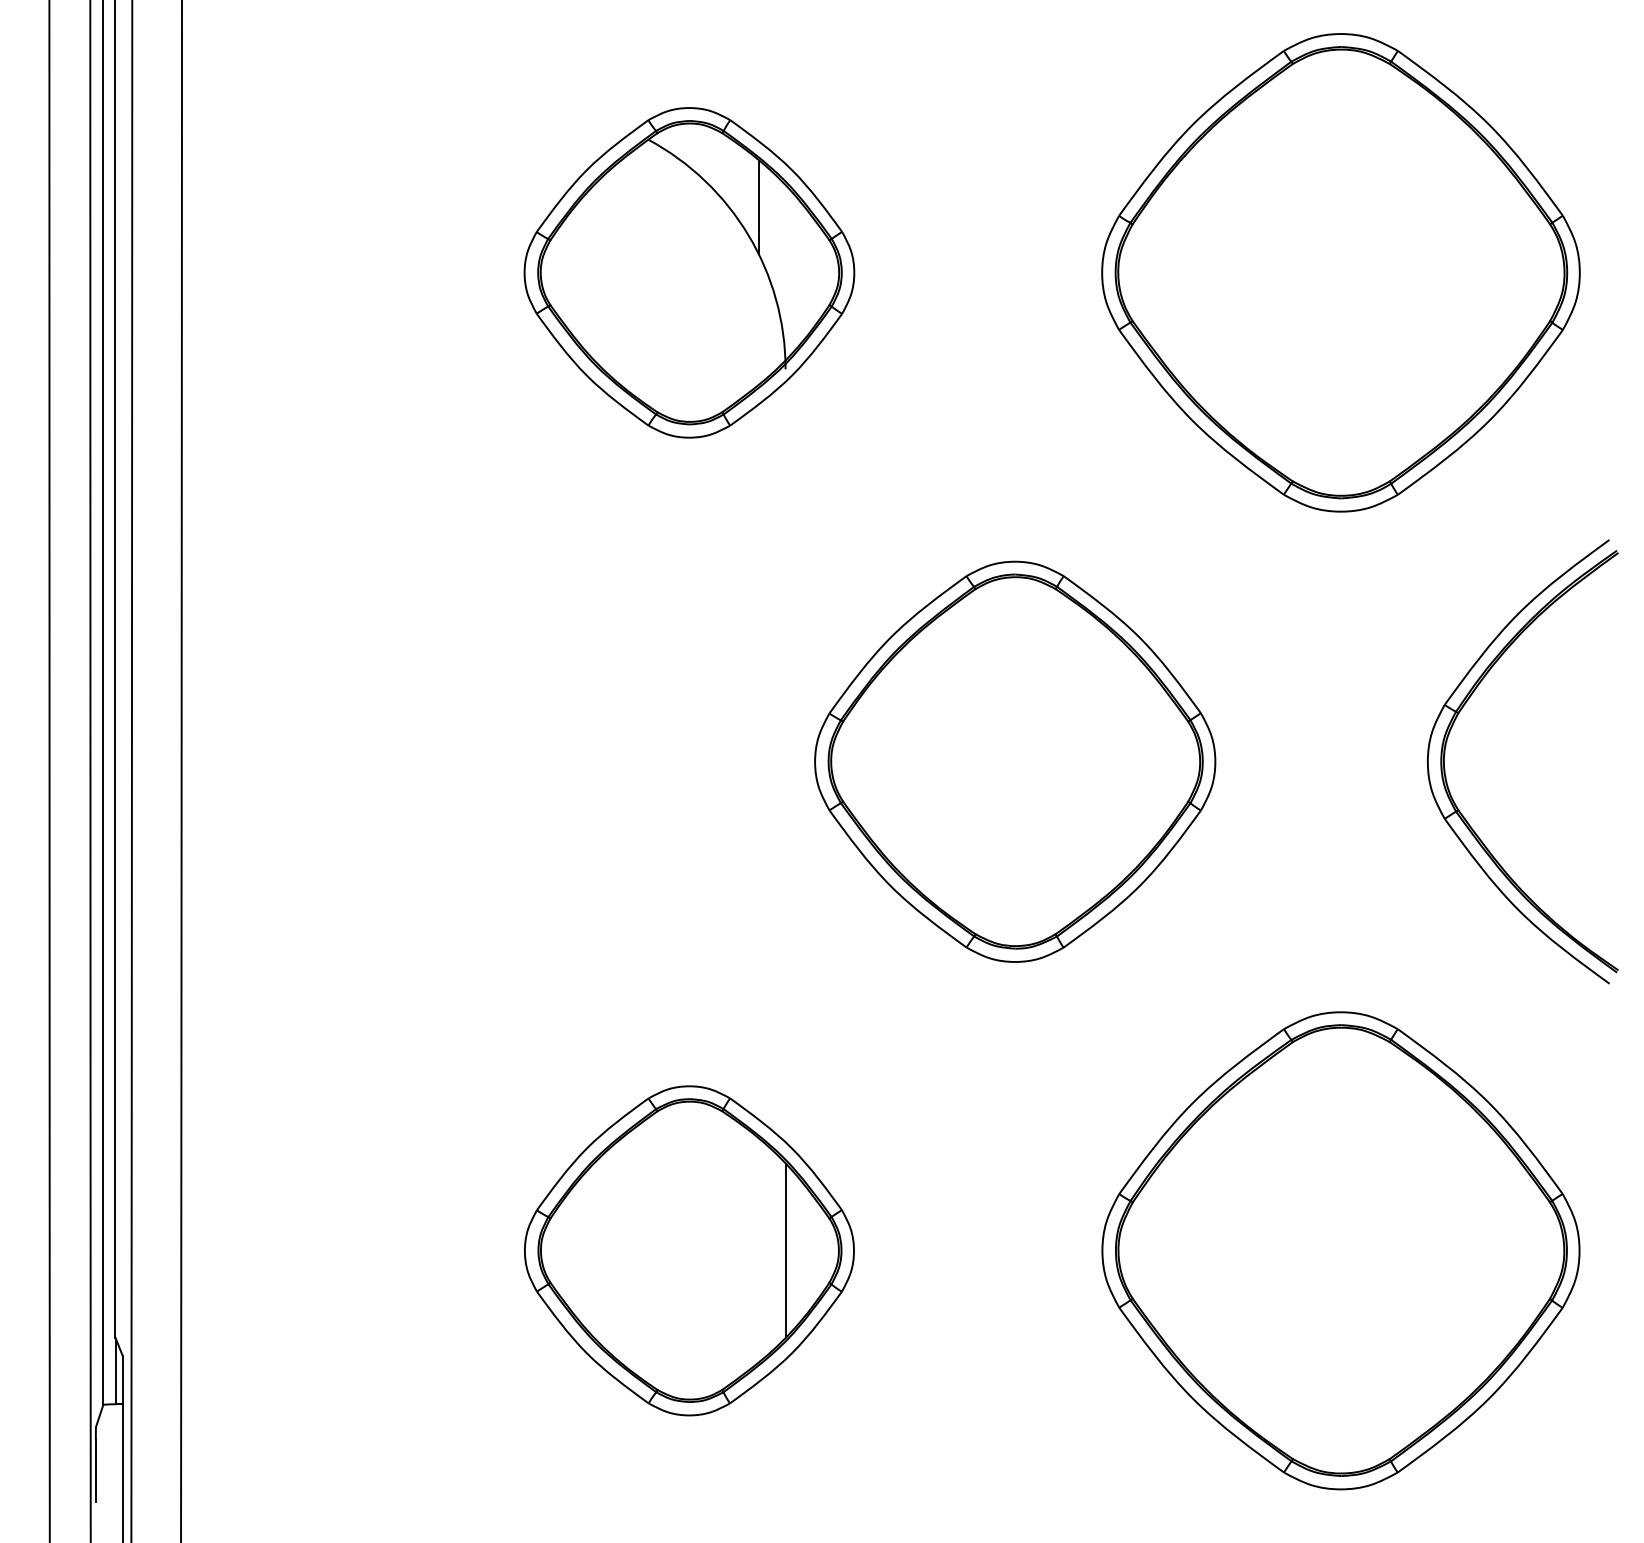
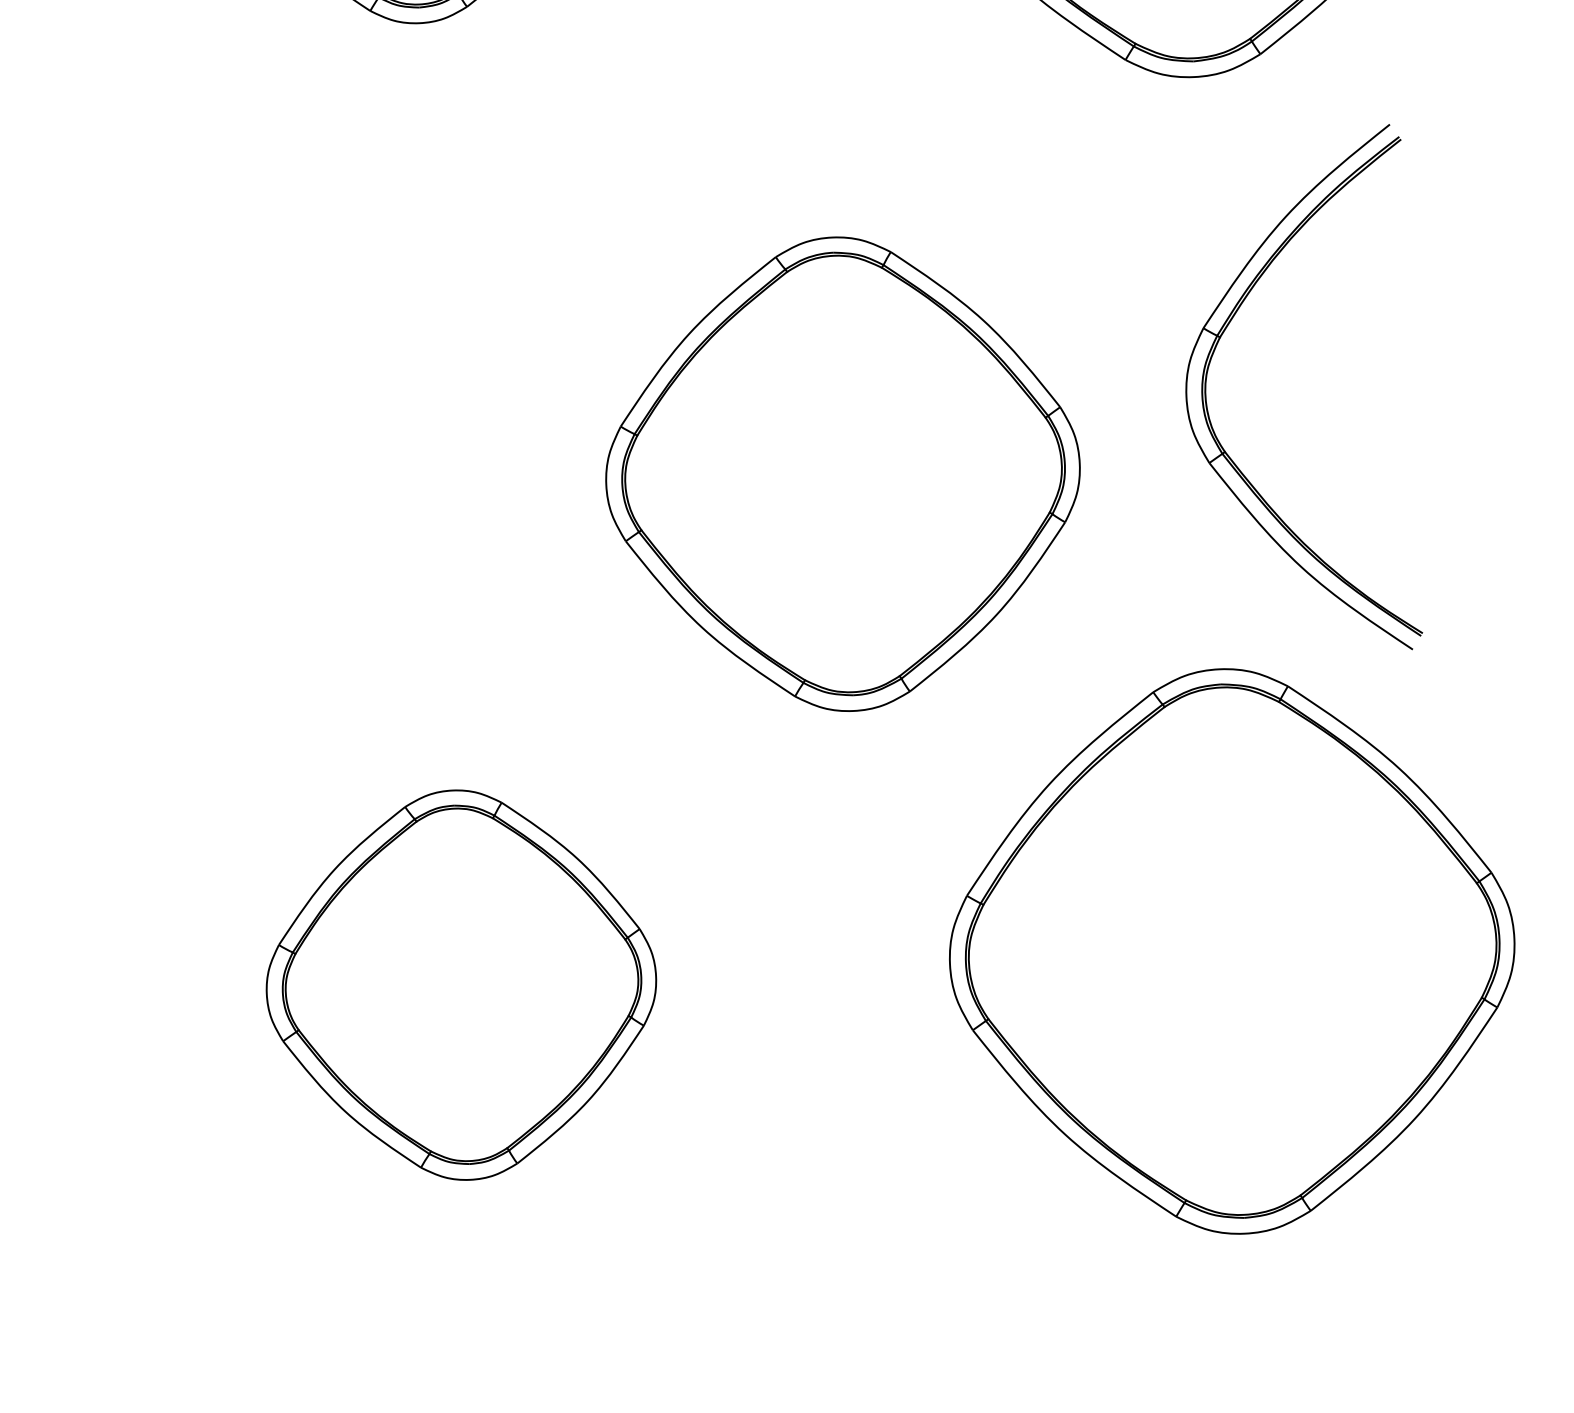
part: (1445, 754) -> (1206, 386), moved
part: (1015, 761) -> (843, 473), moved
line: (785, 1250) -> (575, 979), removed

